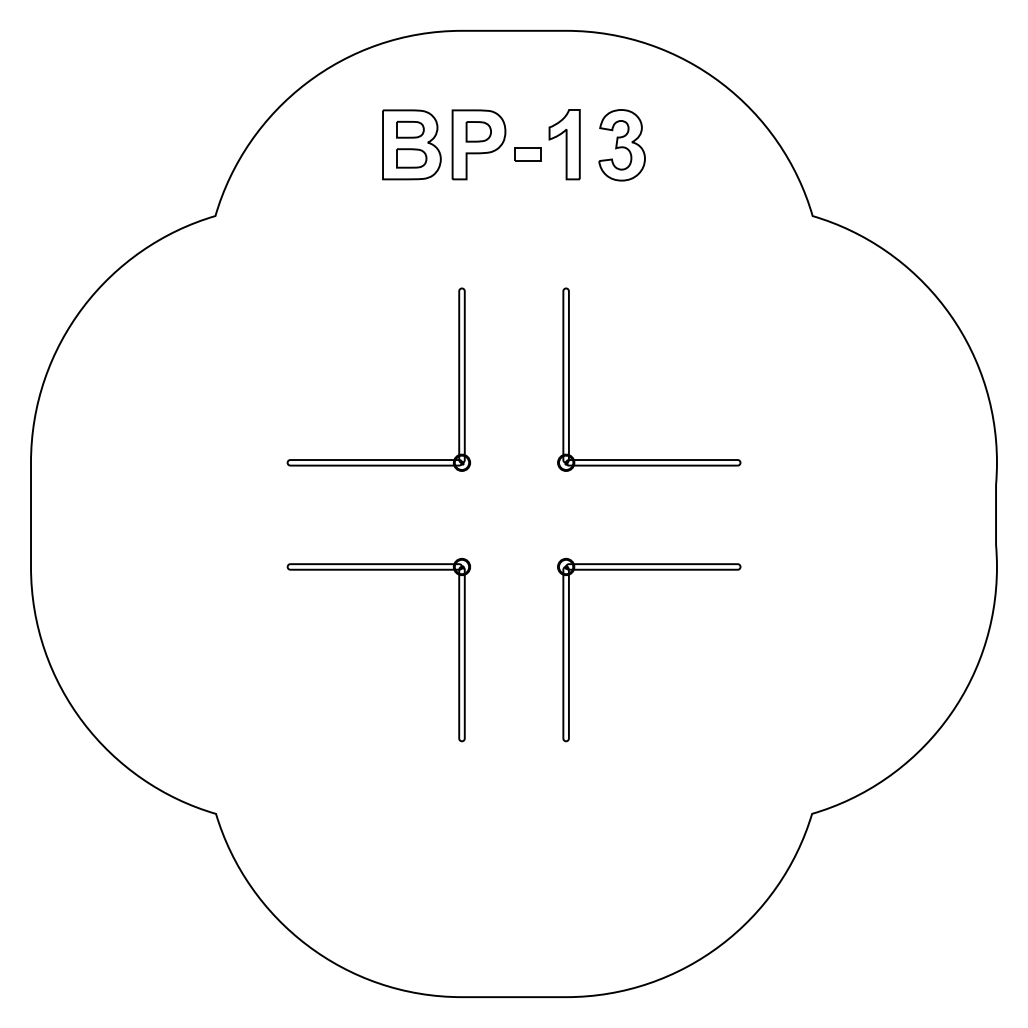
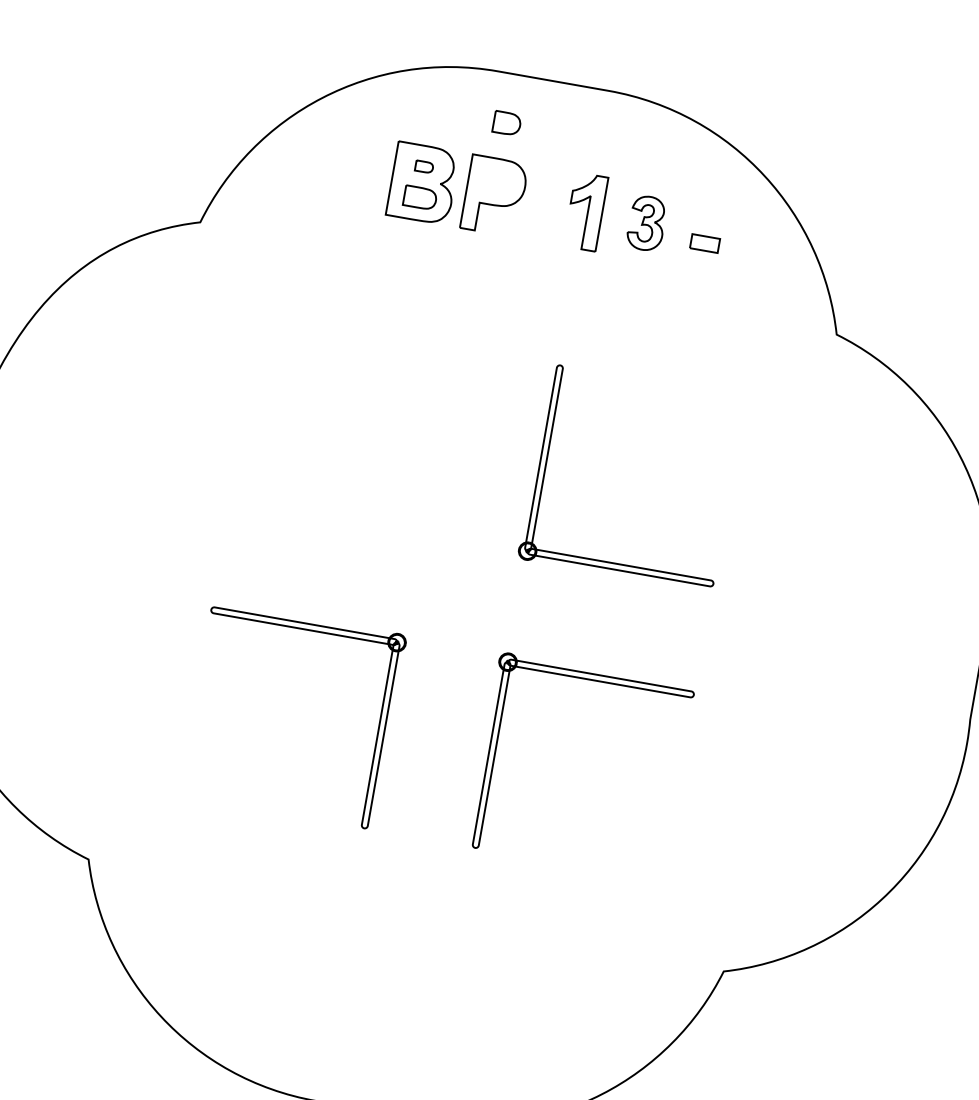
part: (410, 129) -> (424, 166), size x0.6
part: (478, 131) -> (506, 123), moved
part: (621, 145) -> (646, 223), size x0.7
part: (527, 154) -> (704, 243), moved
part: (458, 379) -> (428, 442), removed

